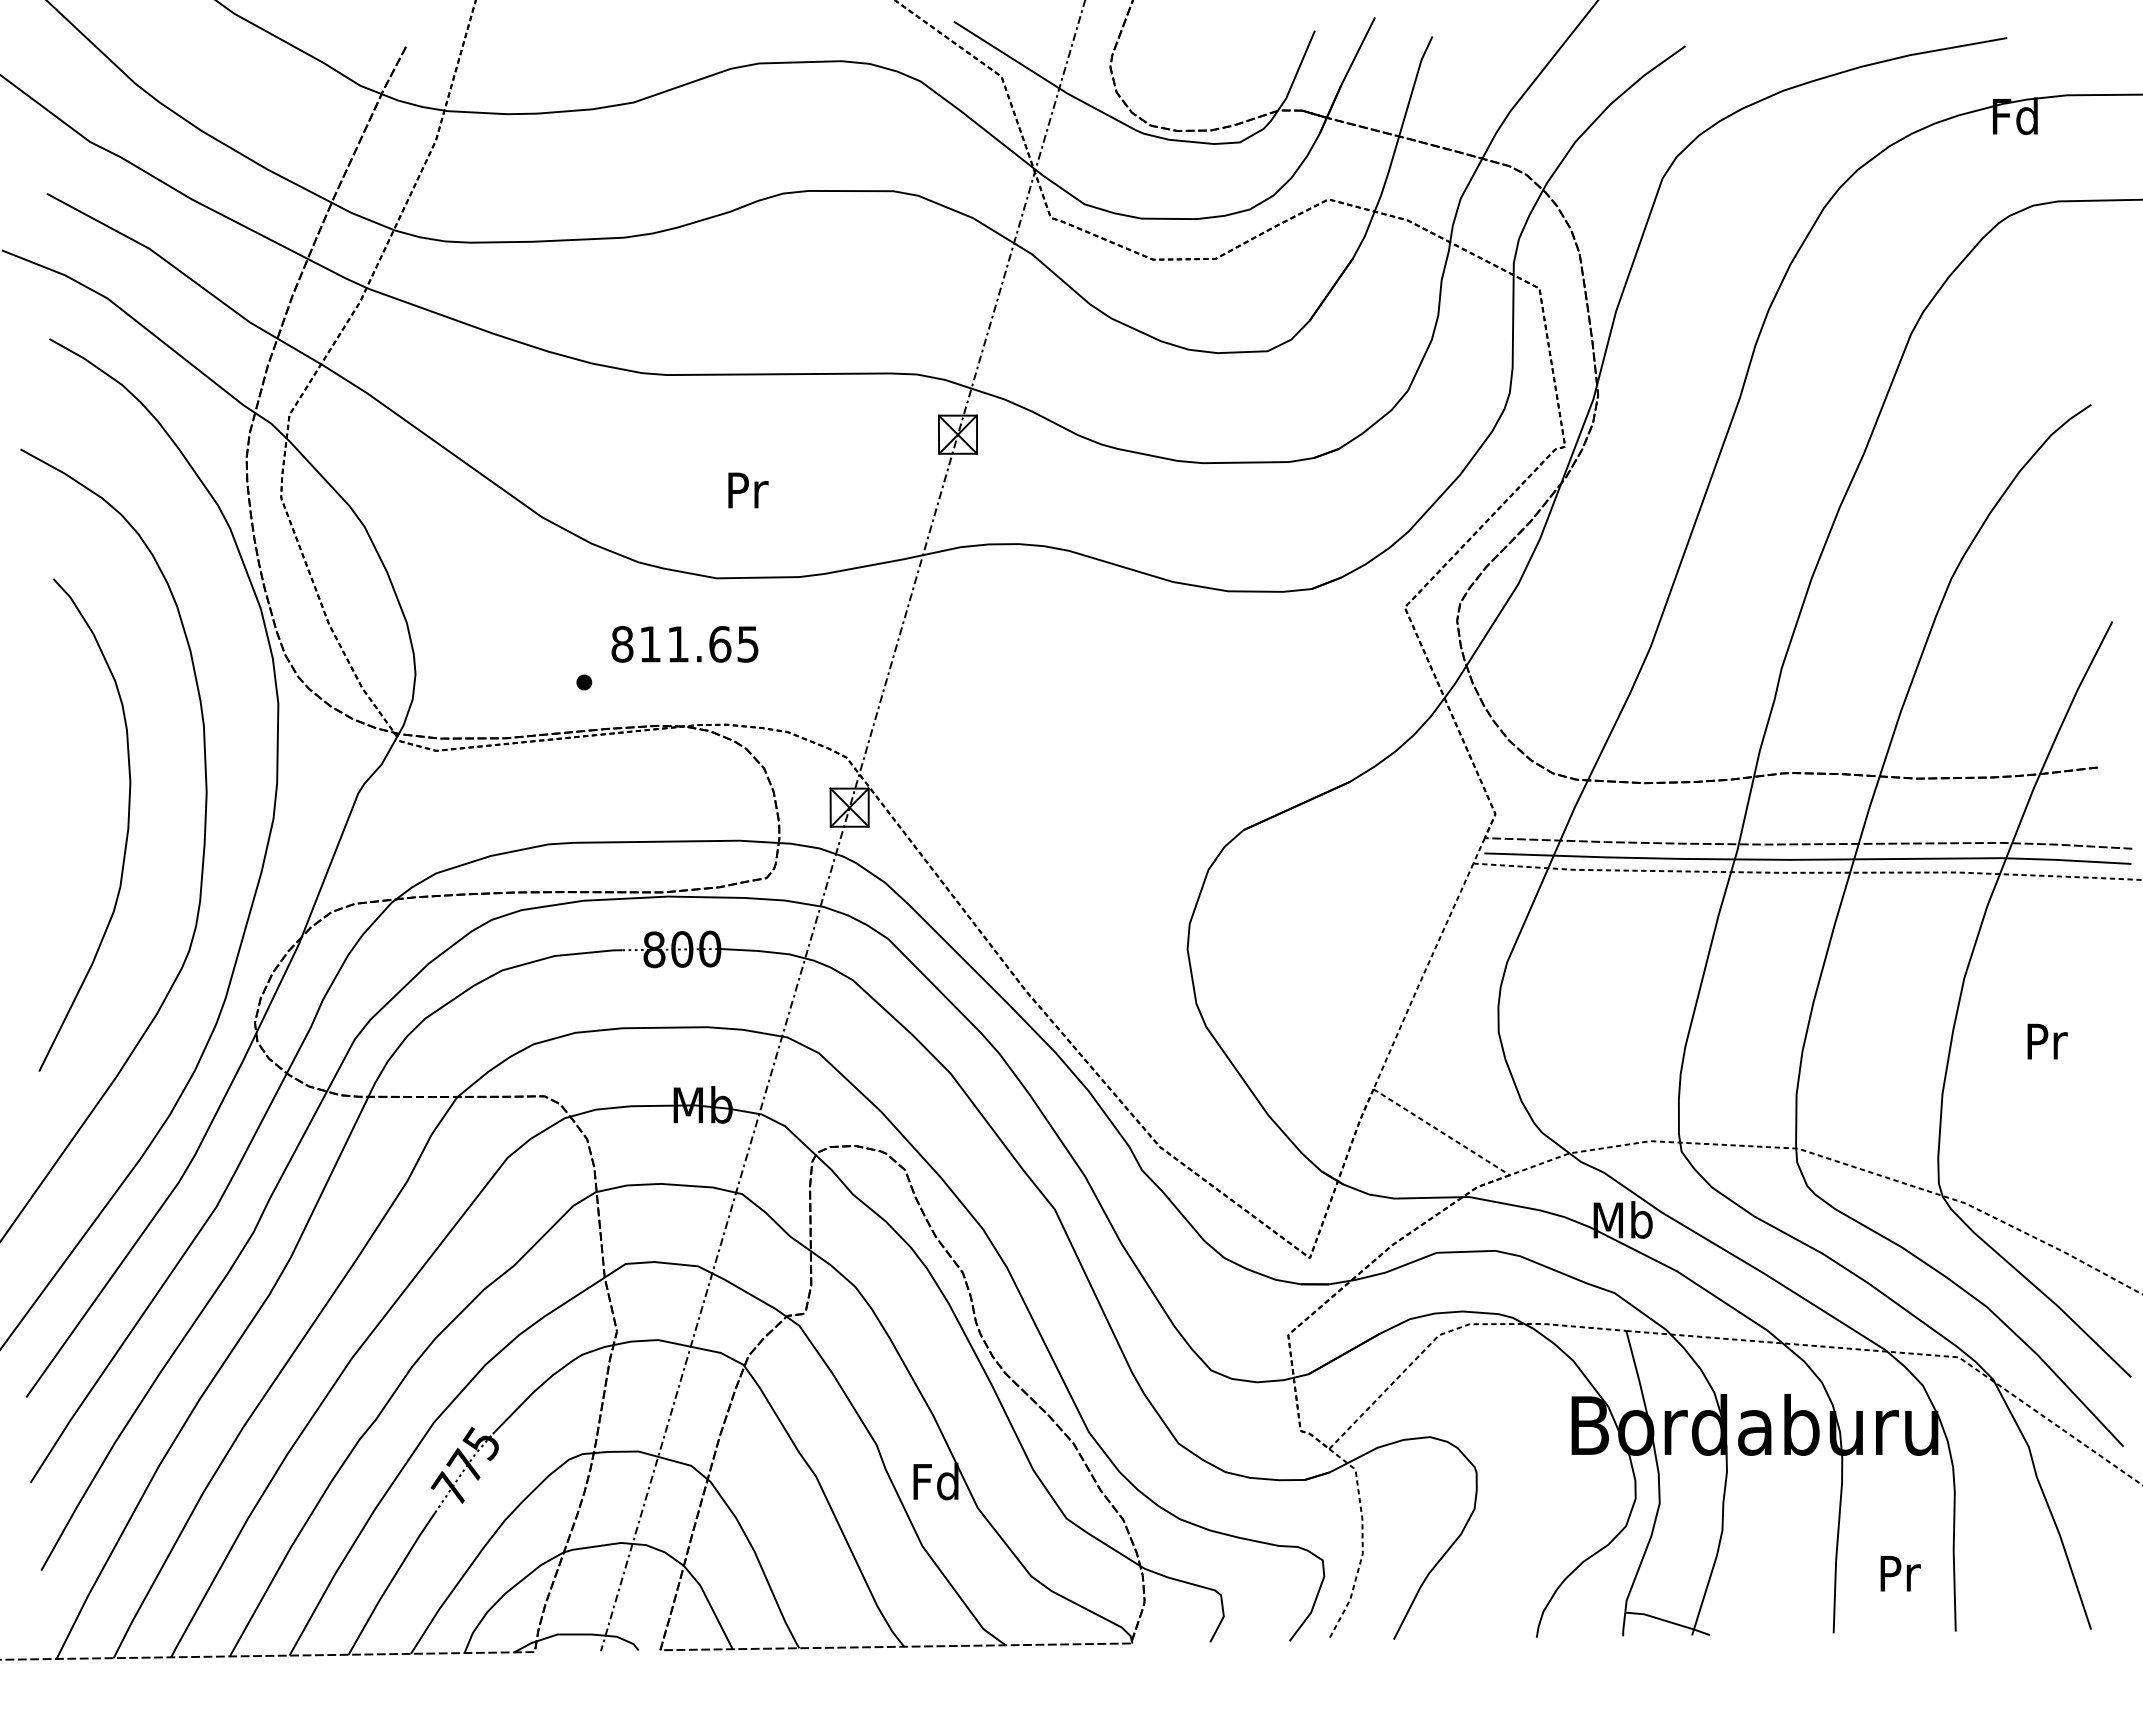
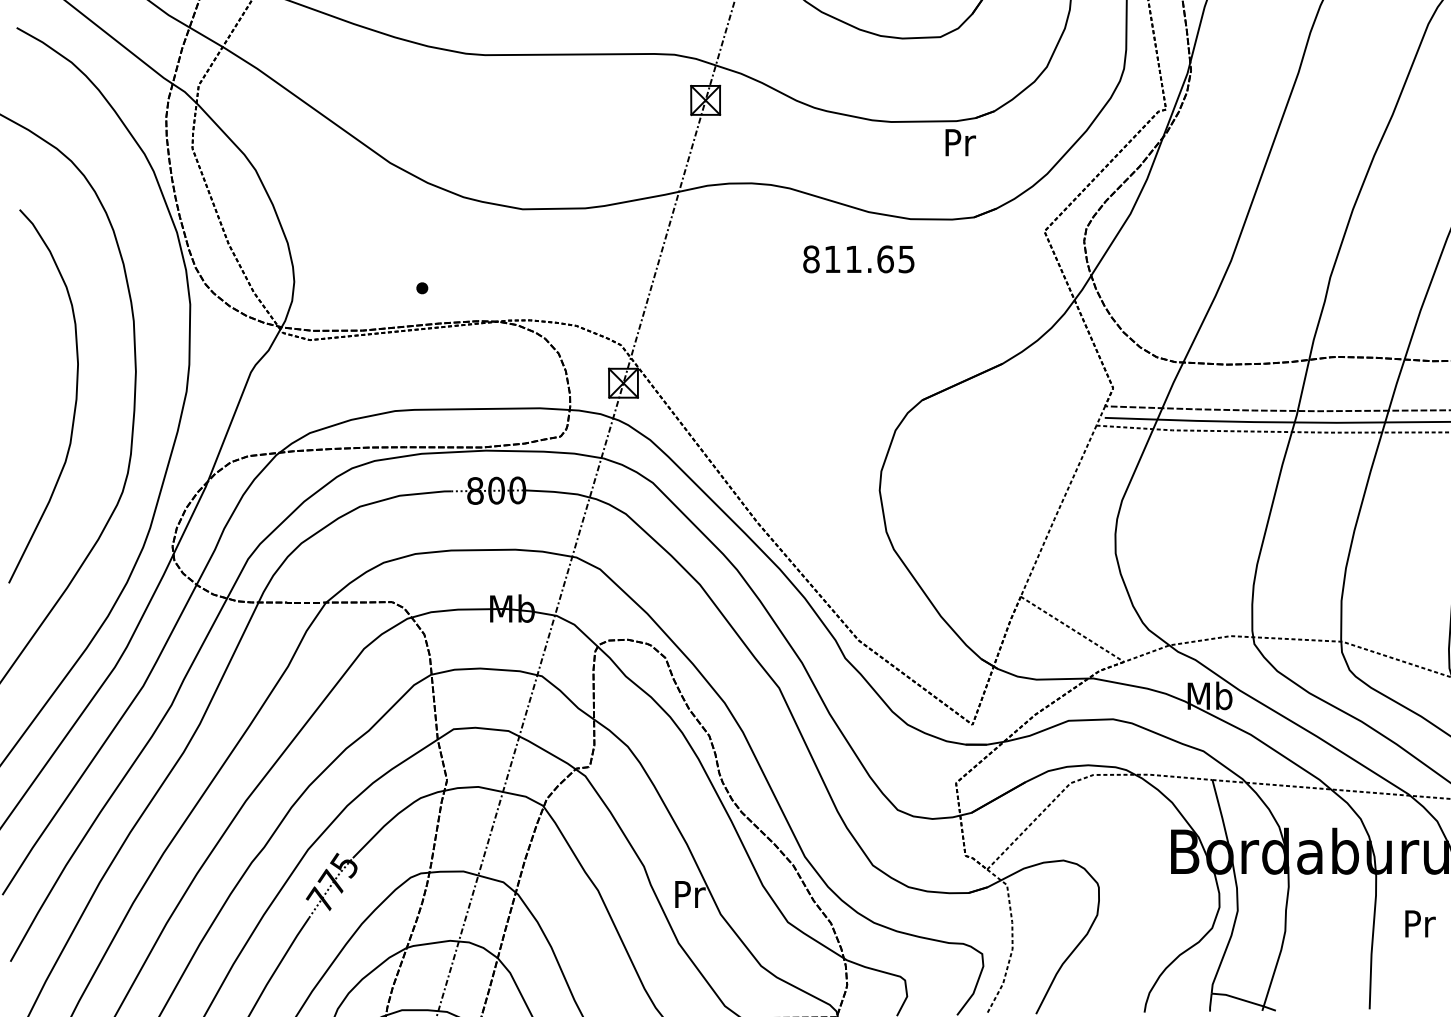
text: (748, 490) -> (960, 142), moved
text: (684, 644) -> (858, 259), moved
text: (935, 1481) -> (688, 894), Fd -> Pr
text: (1900, 1573) -> (1420, 923), moved

